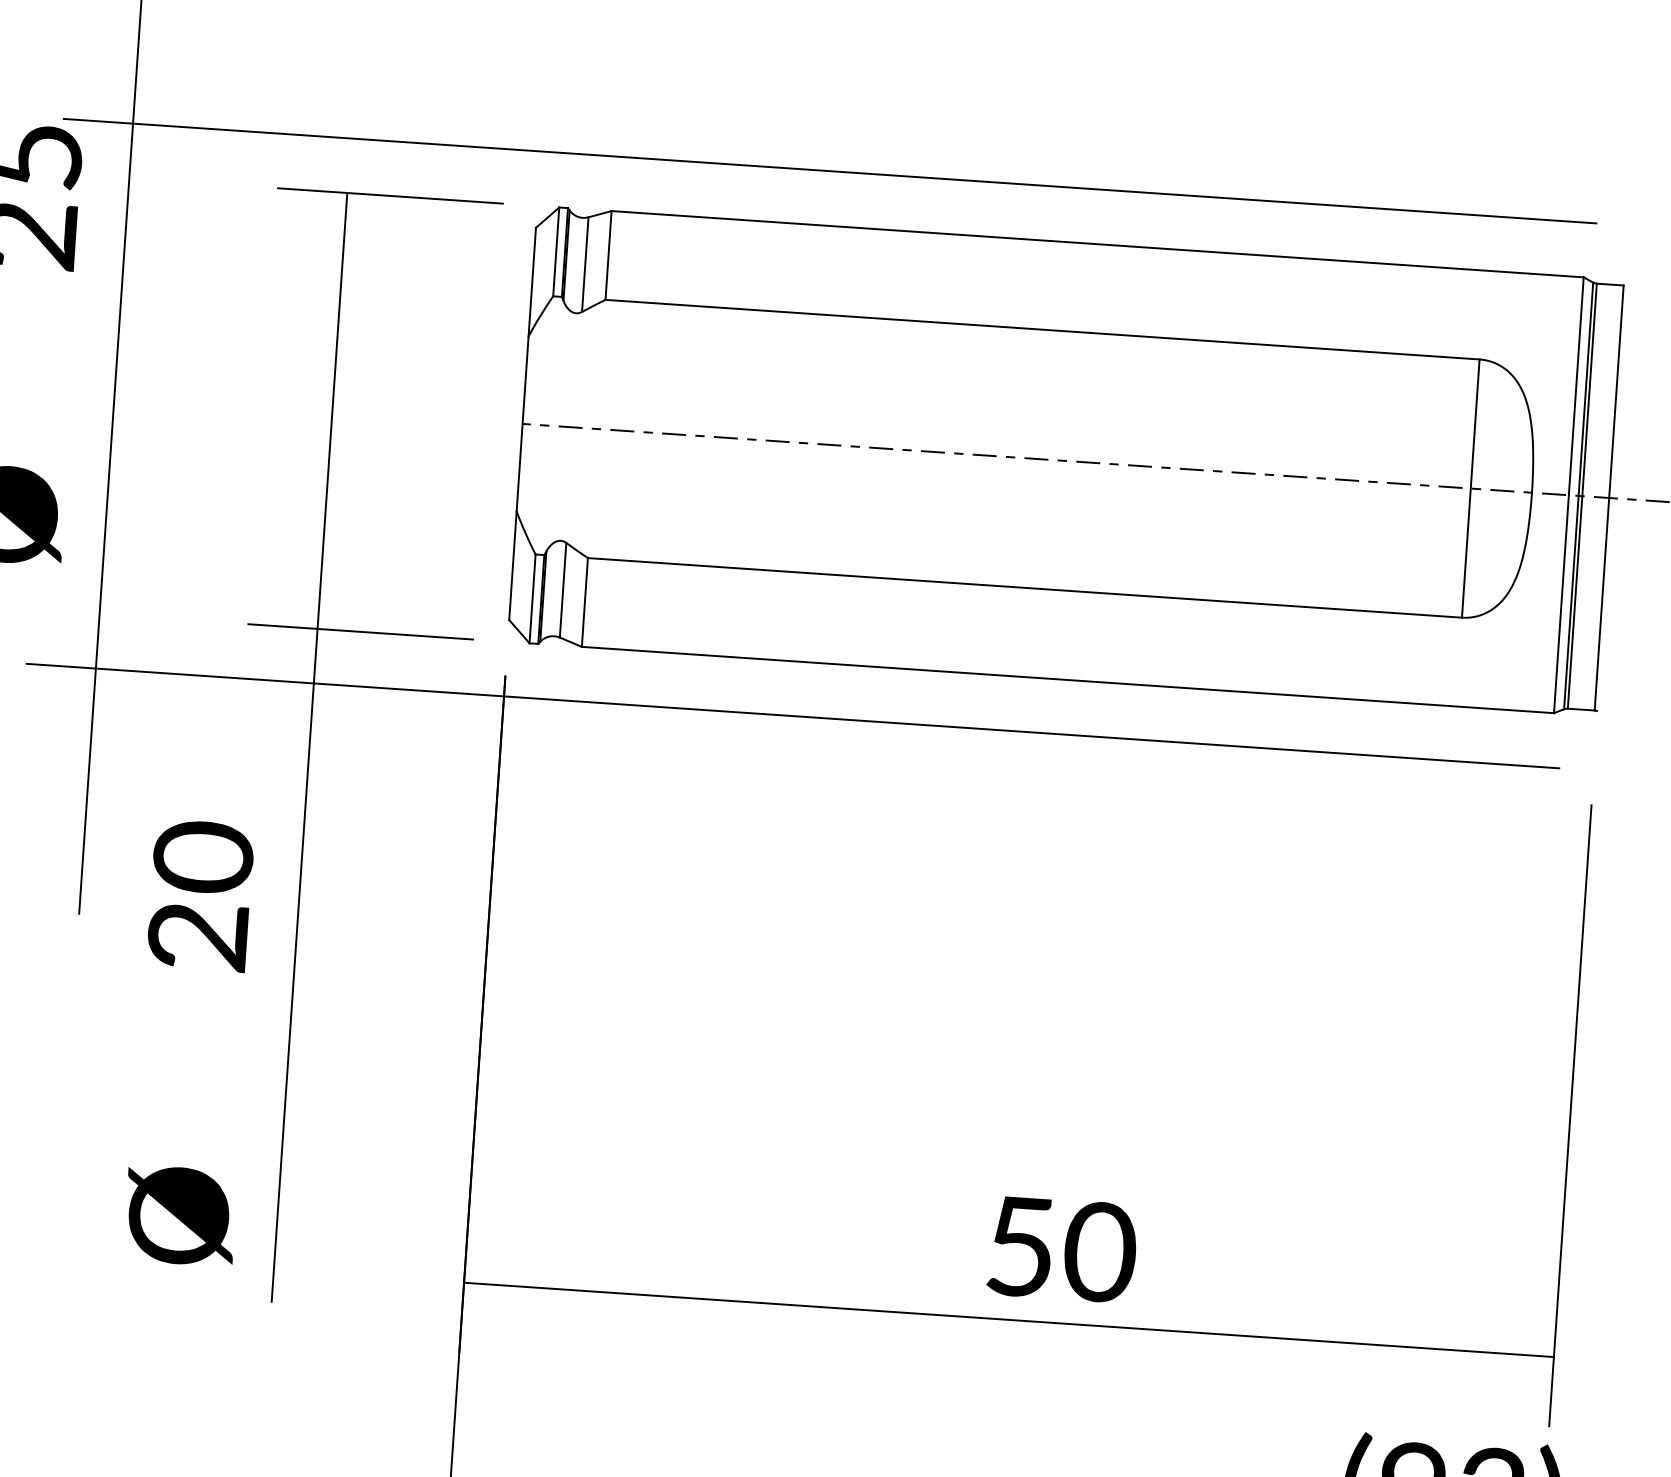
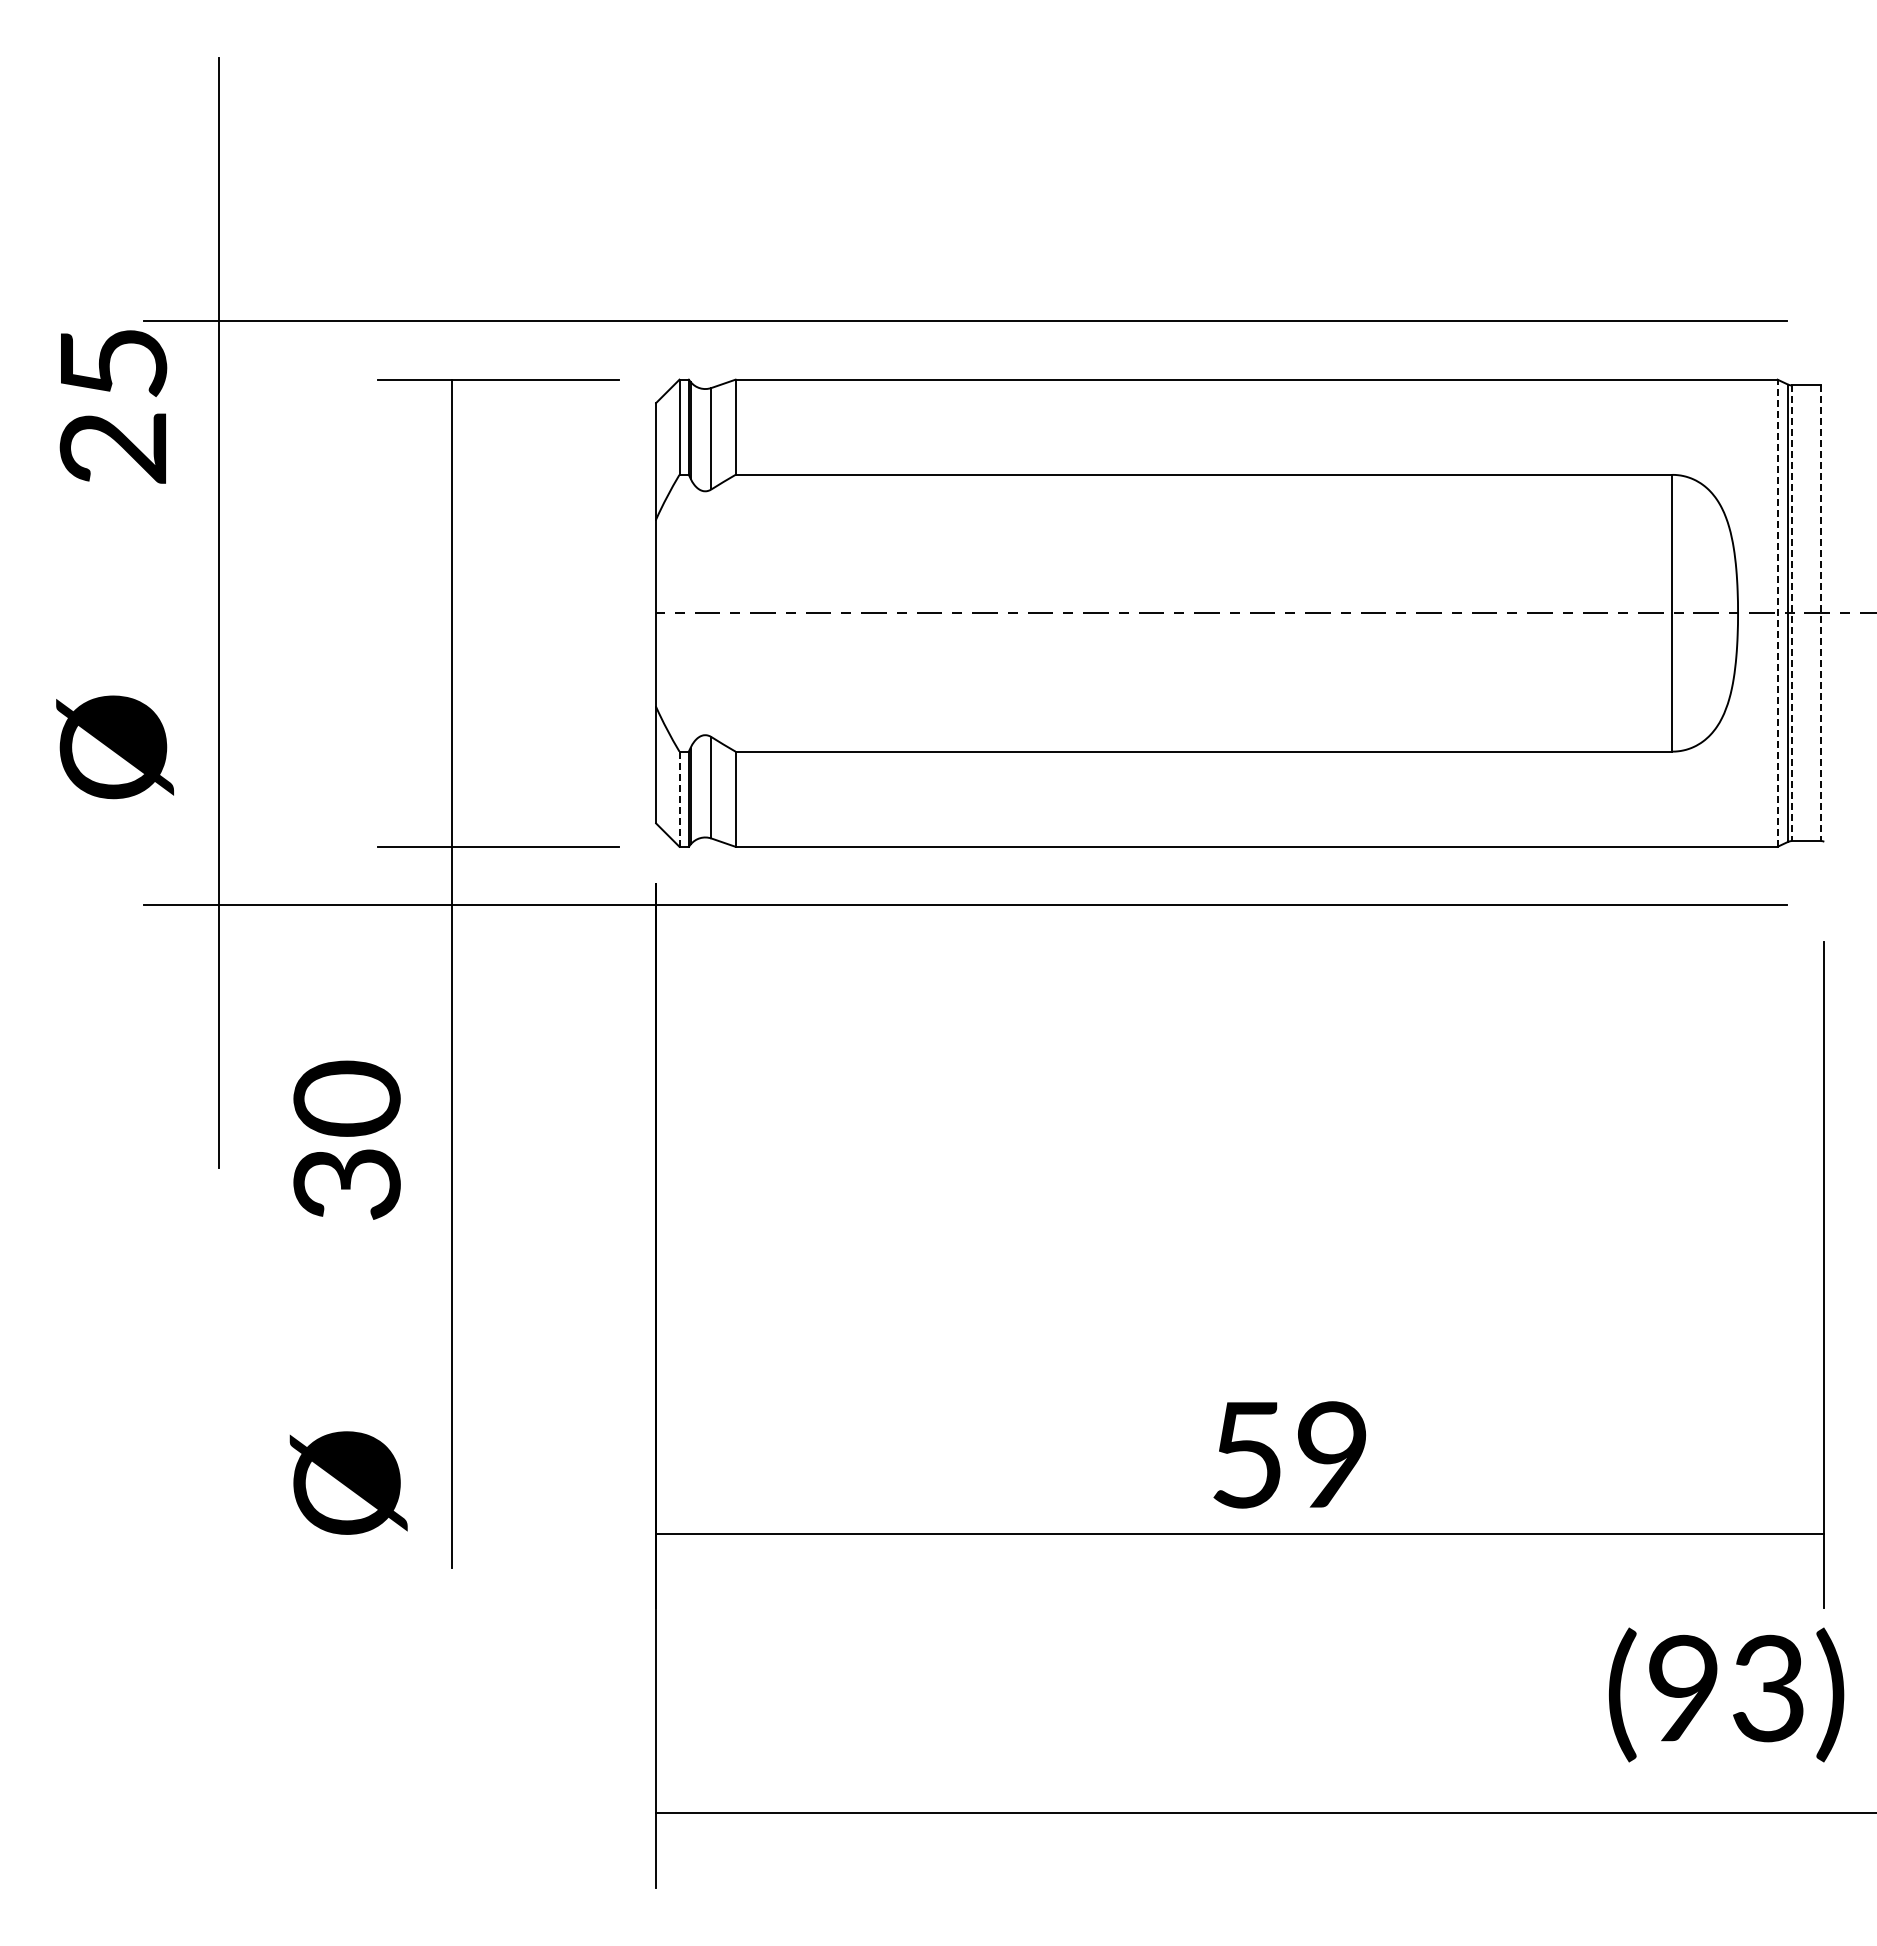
line: (1568, 495) -> (1777, 613), solid -> dashed
line: (1582, 496) -> (1792, 613), solid -> dashed
line: (1608, 498) -> (1820, 613), solid -> dashed
line: (532, 599) -> (679, 799), solid -> dashed
text: (198, 937) -> (347, 1184), 20 -> 30
text: (1100, 1252) -> (1332, 1455), 50 -> 59

